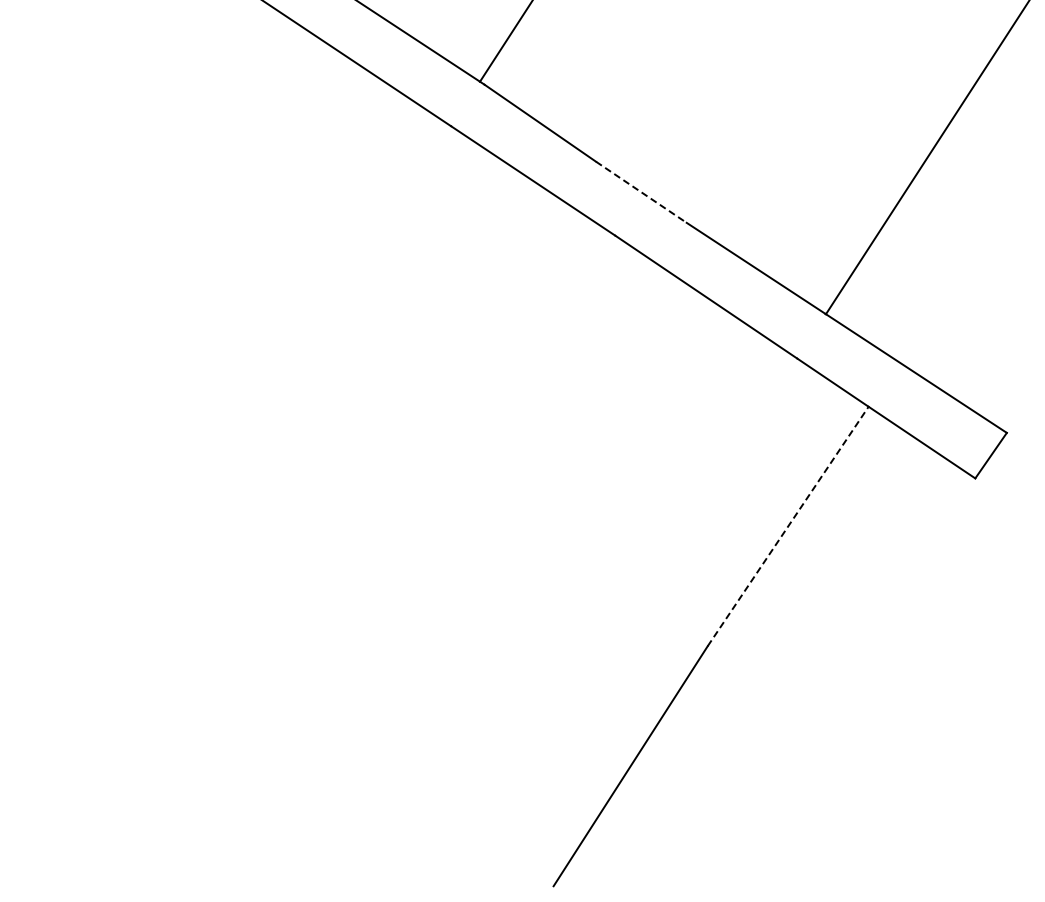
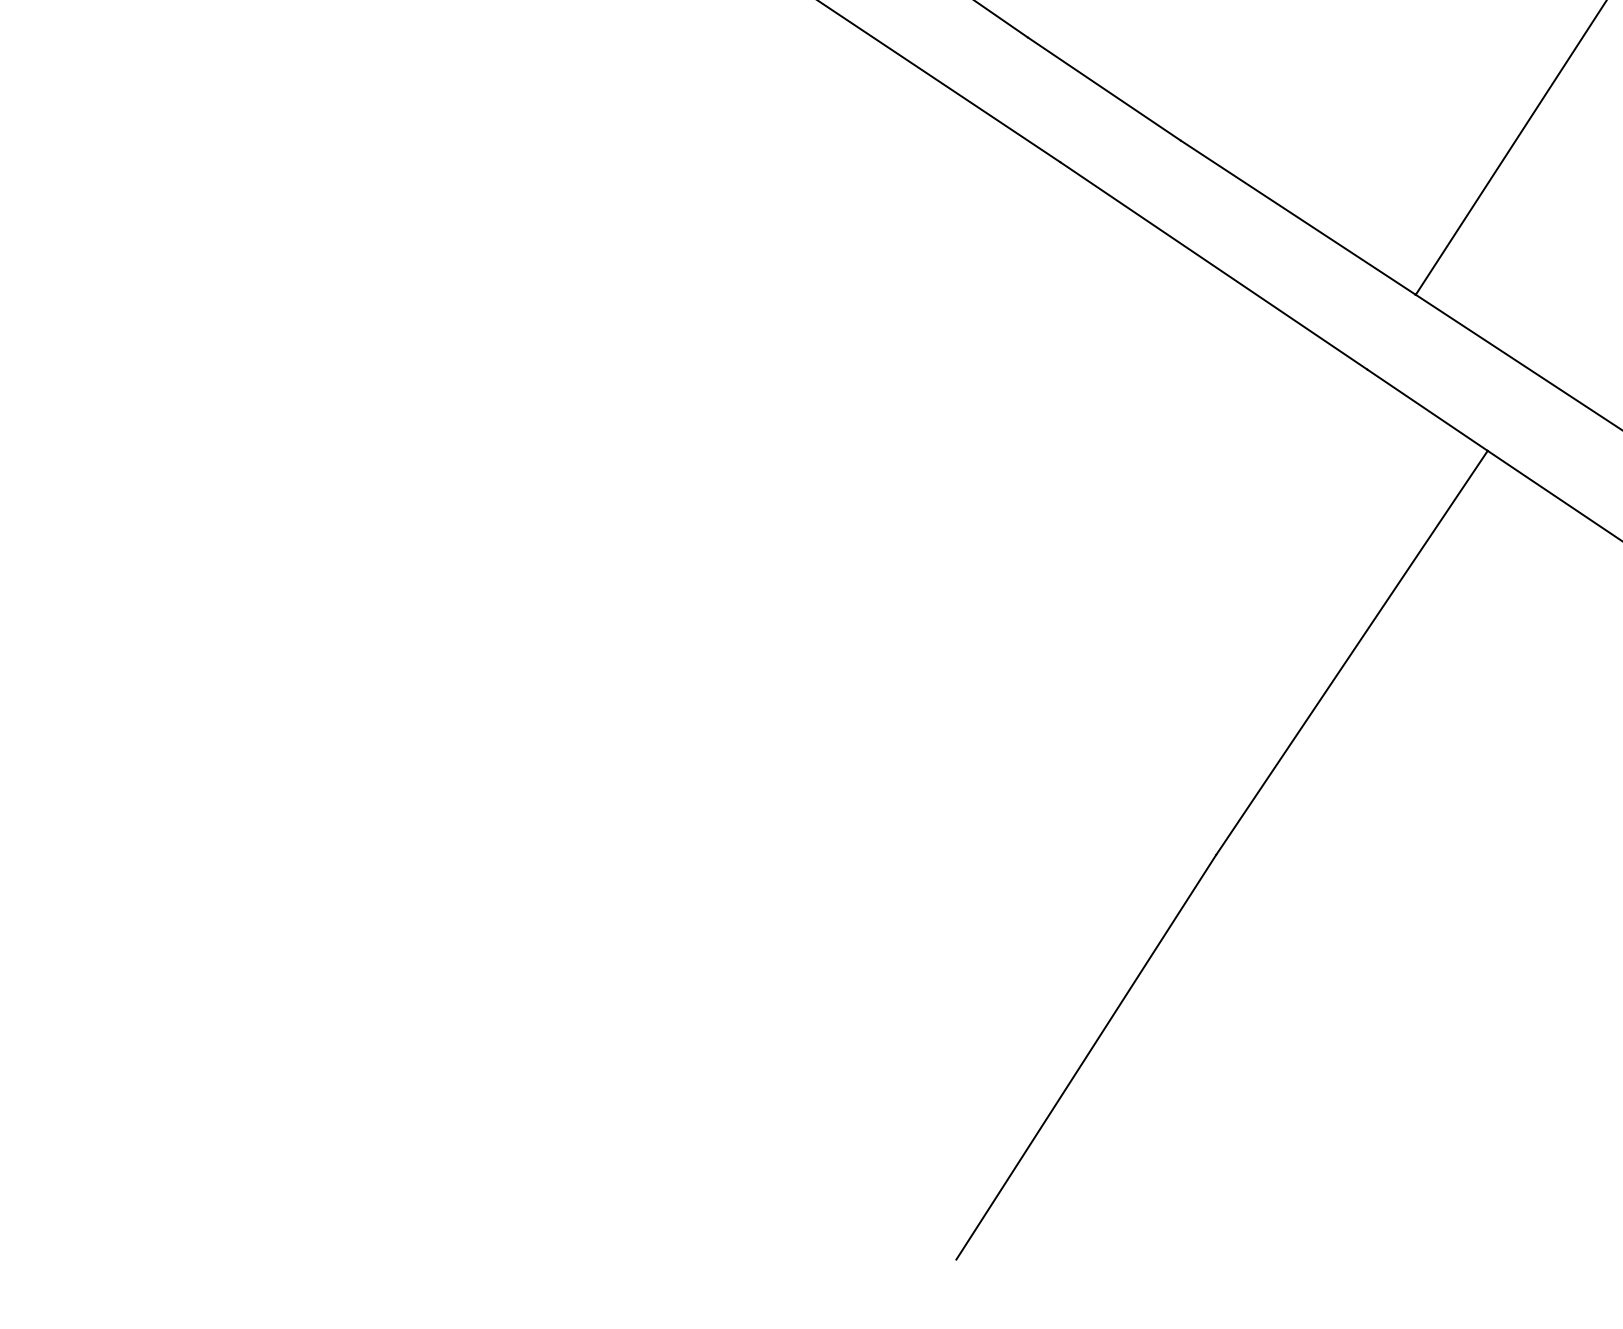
line: (641, 192) -> (1104, 89), dashed -> solid
line: (788, 526) -> (1352, 652), dashed -> solid

